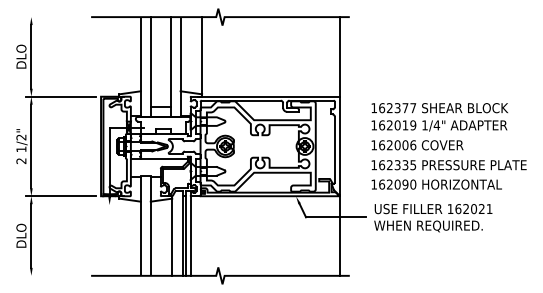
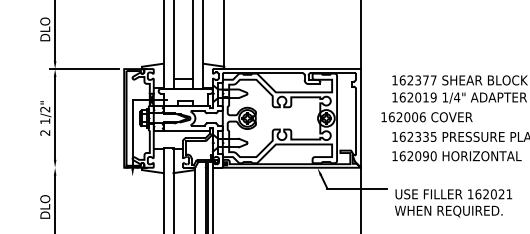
text: (417, 145) -> (426, 117), moved
line: (61, 196) -> (84, 168), removed
text: (433, 218) -> (453, 203), moved

